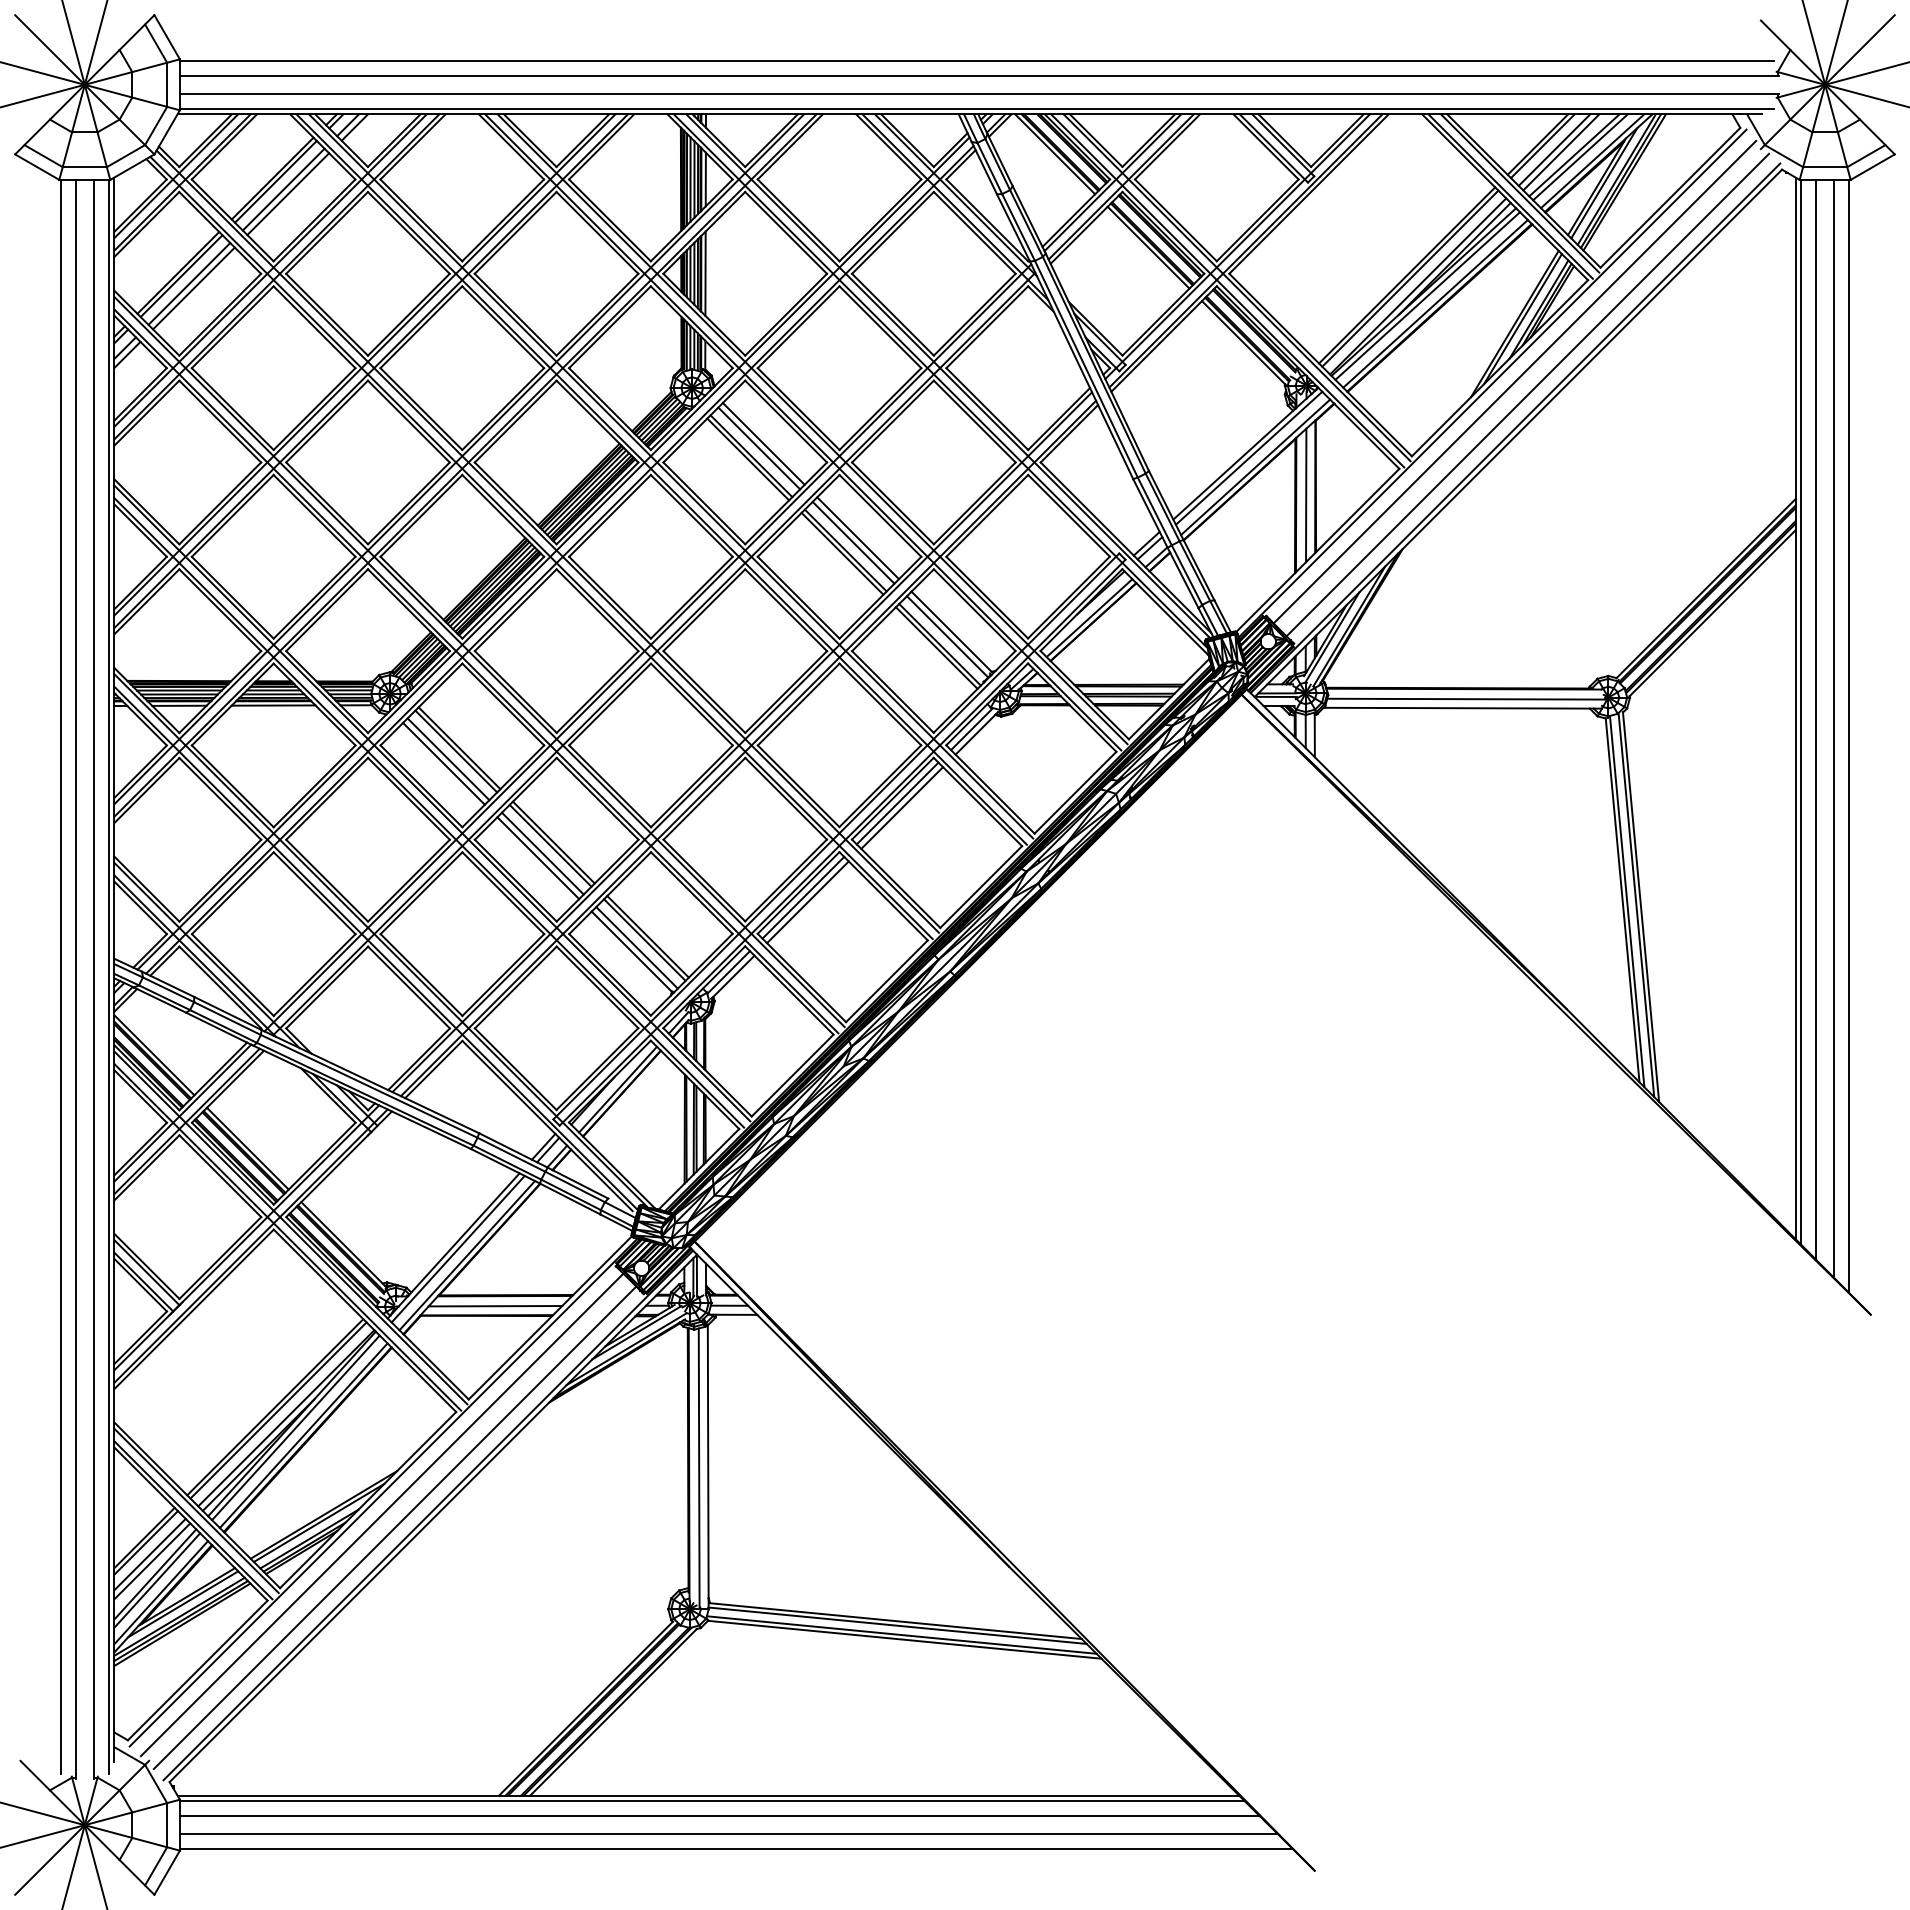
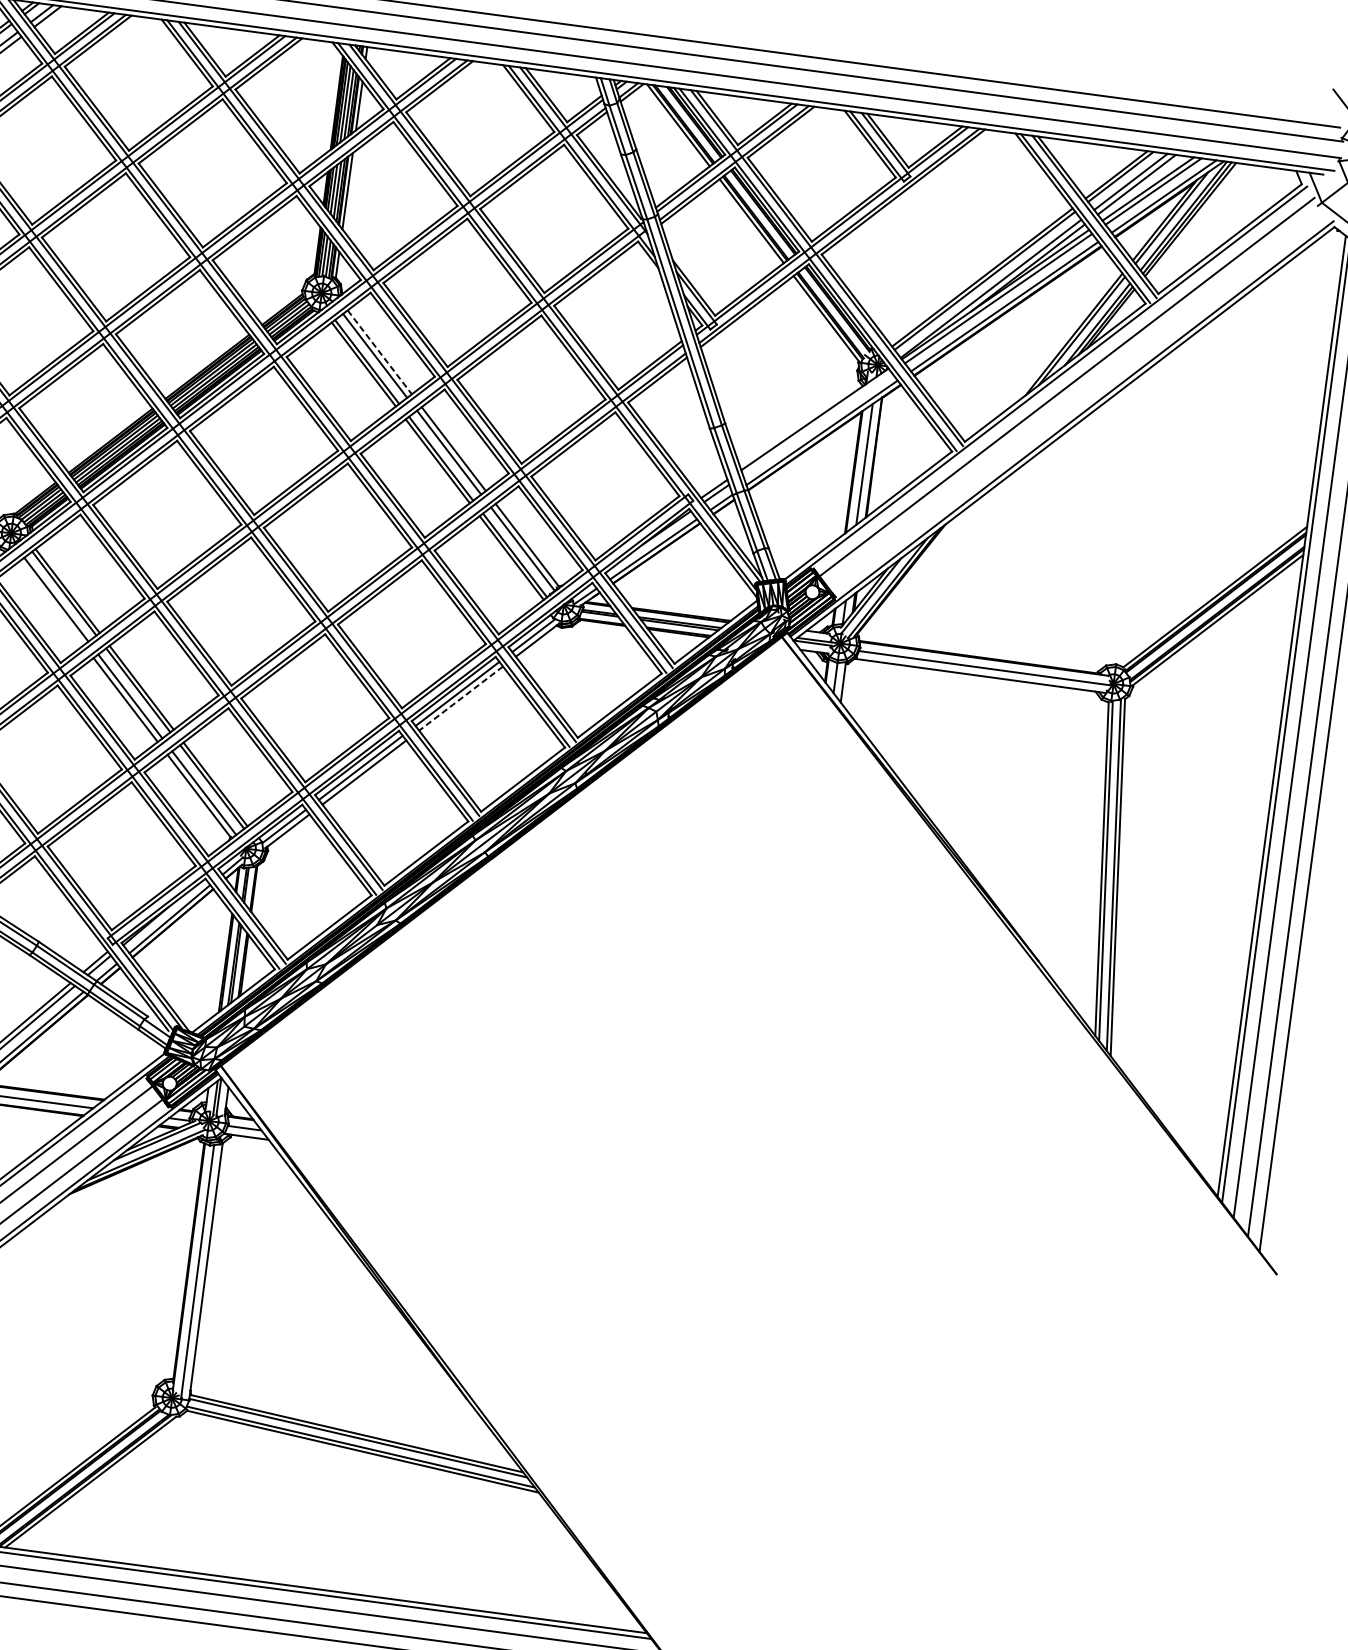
line: (1527, 394) -> (1076, 399), removed
line: (763, 443) -> (379, 351), solid -> dashed
line: (1248, 457) -> (816, 423), removed
line: (443, 763) -> (51, 602), removed
line: (902, 808) -> (461, 699), solid -> dashed

